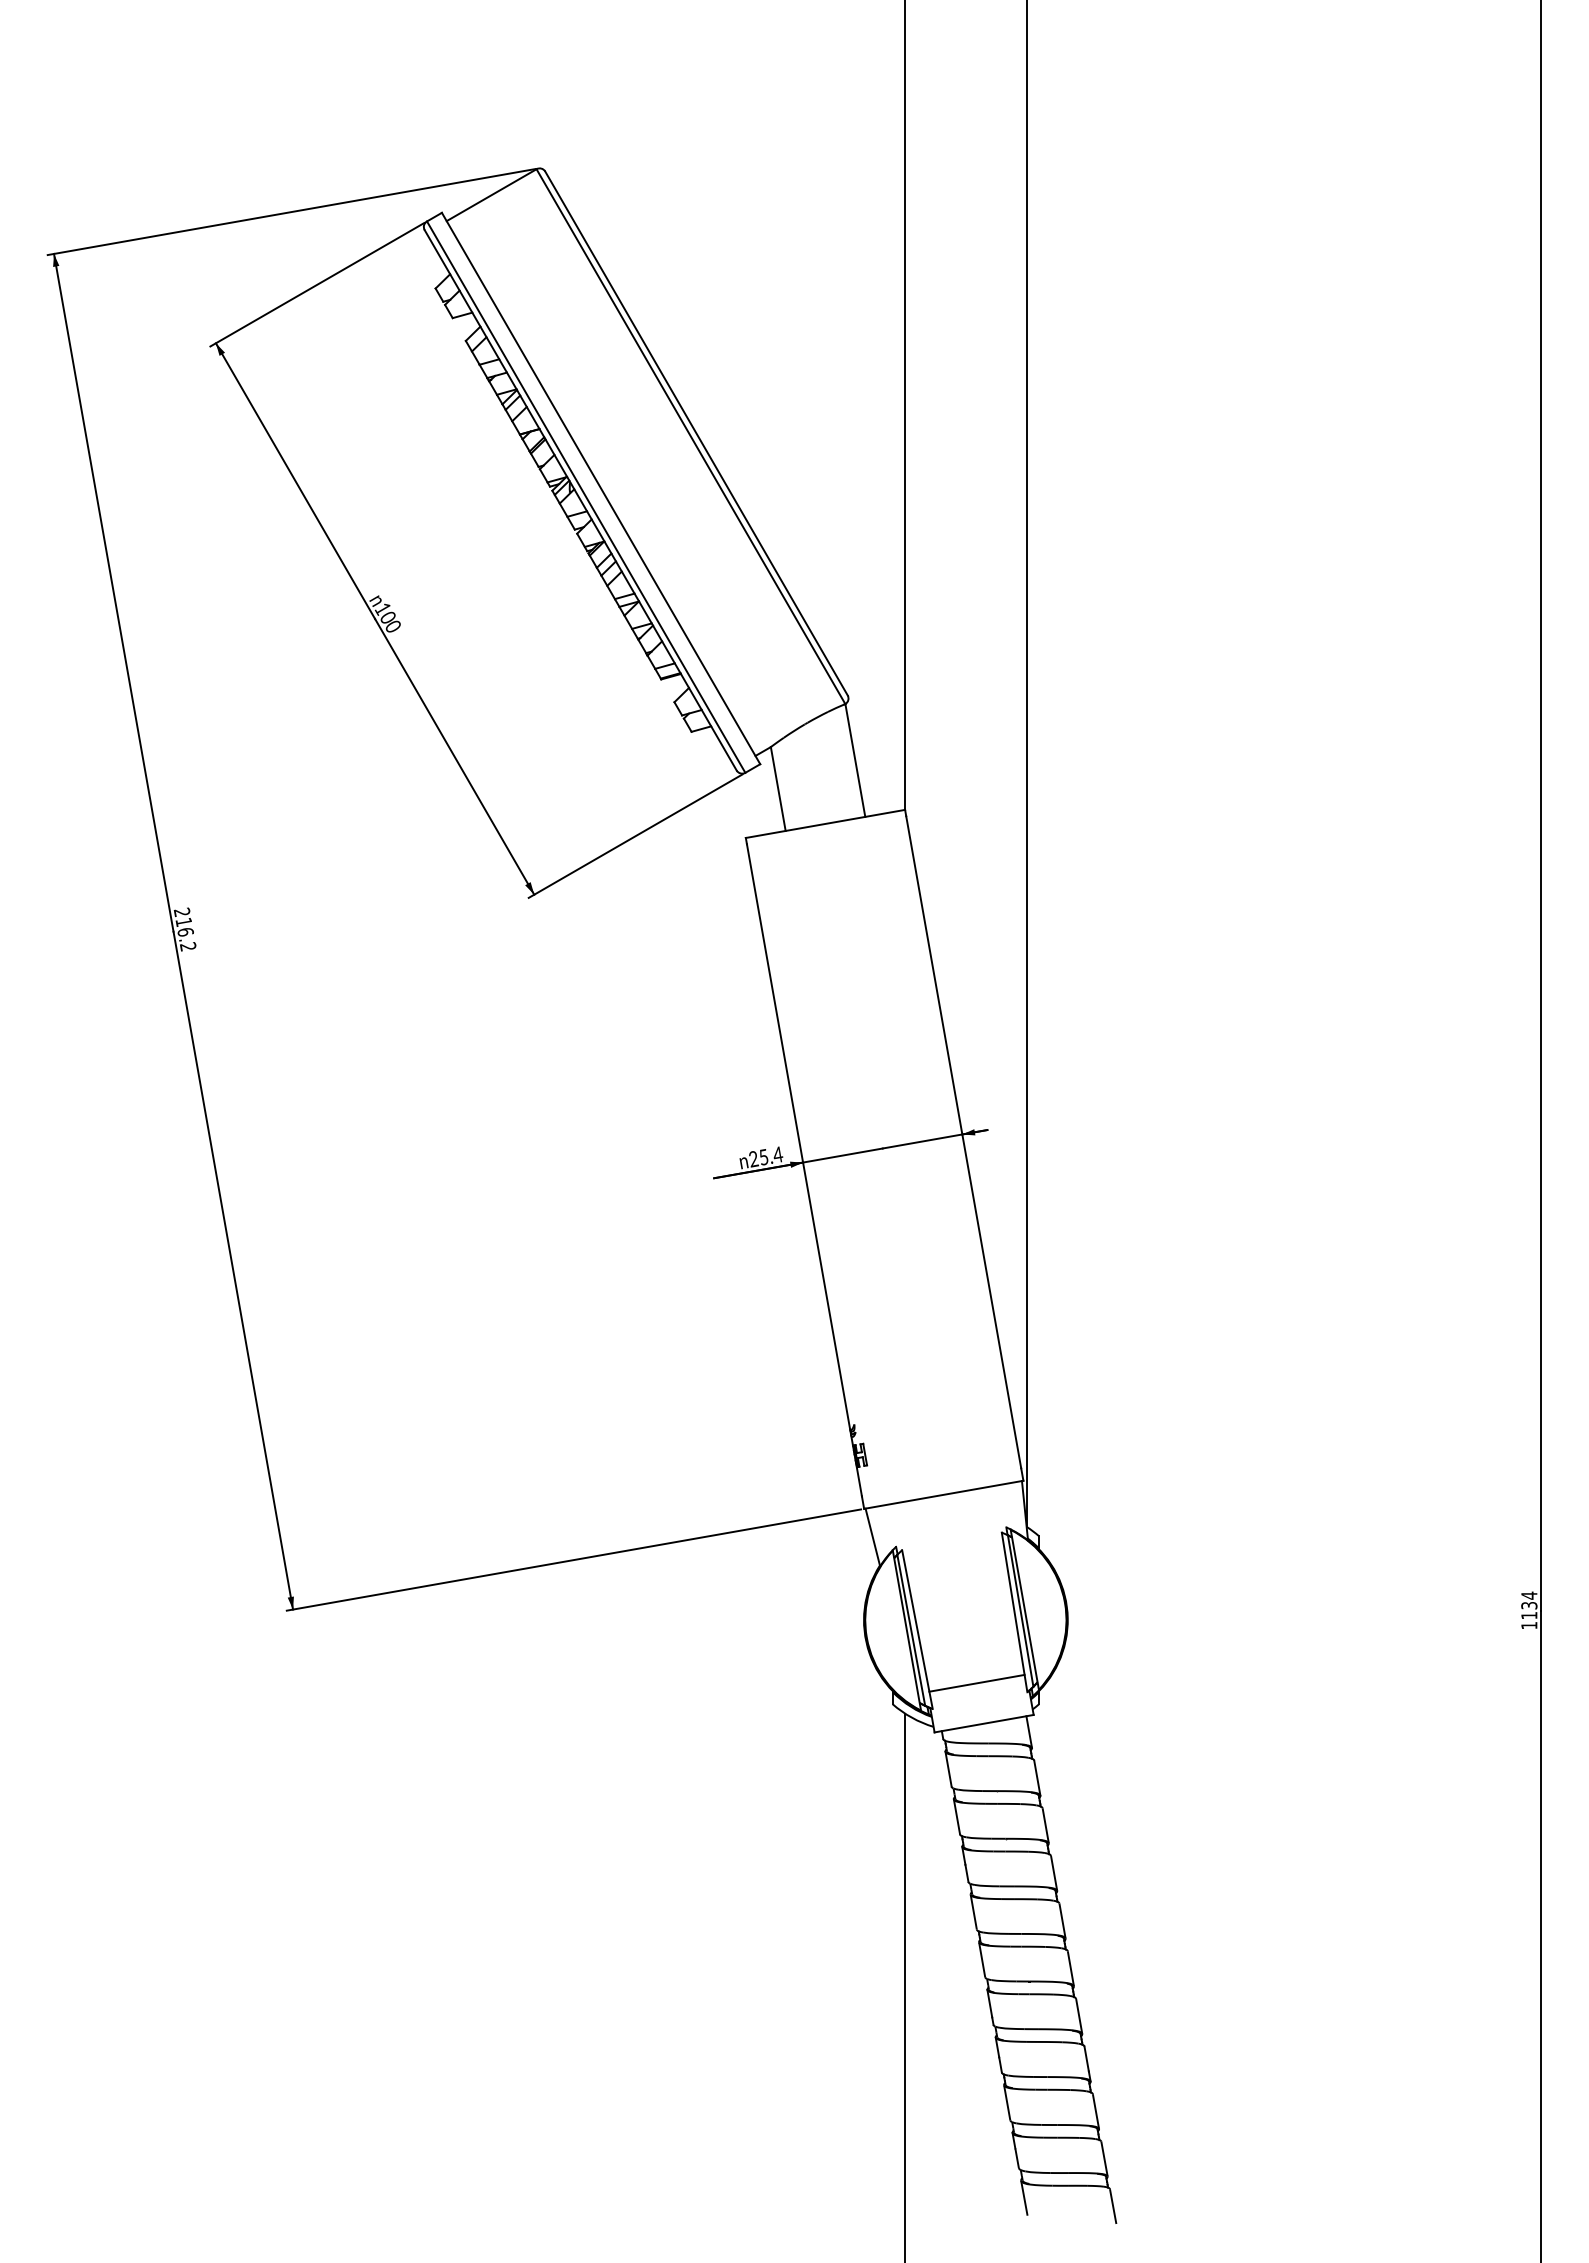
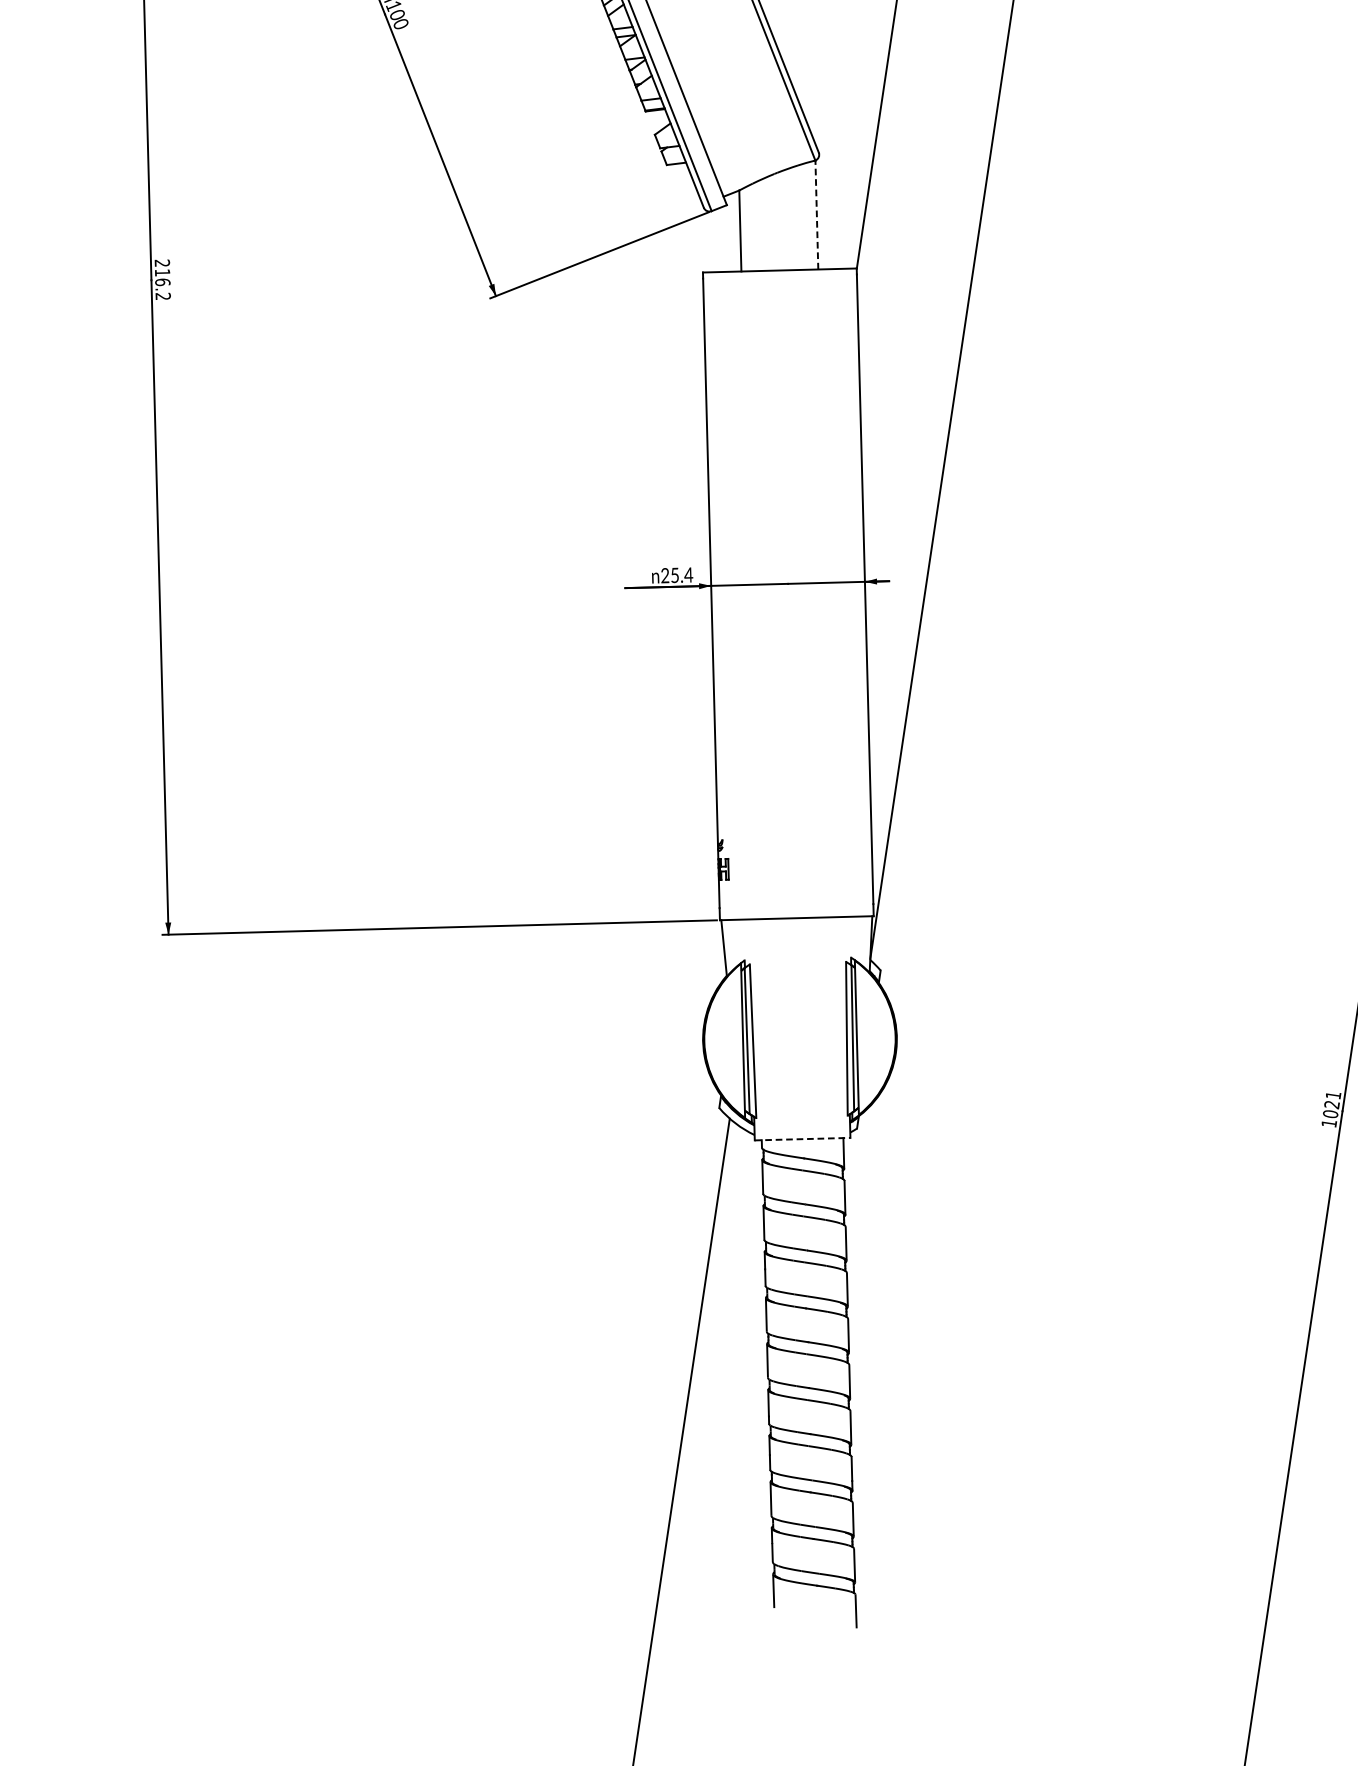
line: (855, 760) -> (817, 215), solid -> dashed
text: (1529, 1605) -> (1332, 1104), 1134 -> 1021
line: (976, 1682) -> (801, 1099), removed
line: (984, 1723) -> (802, 1139), solid -> dashed

